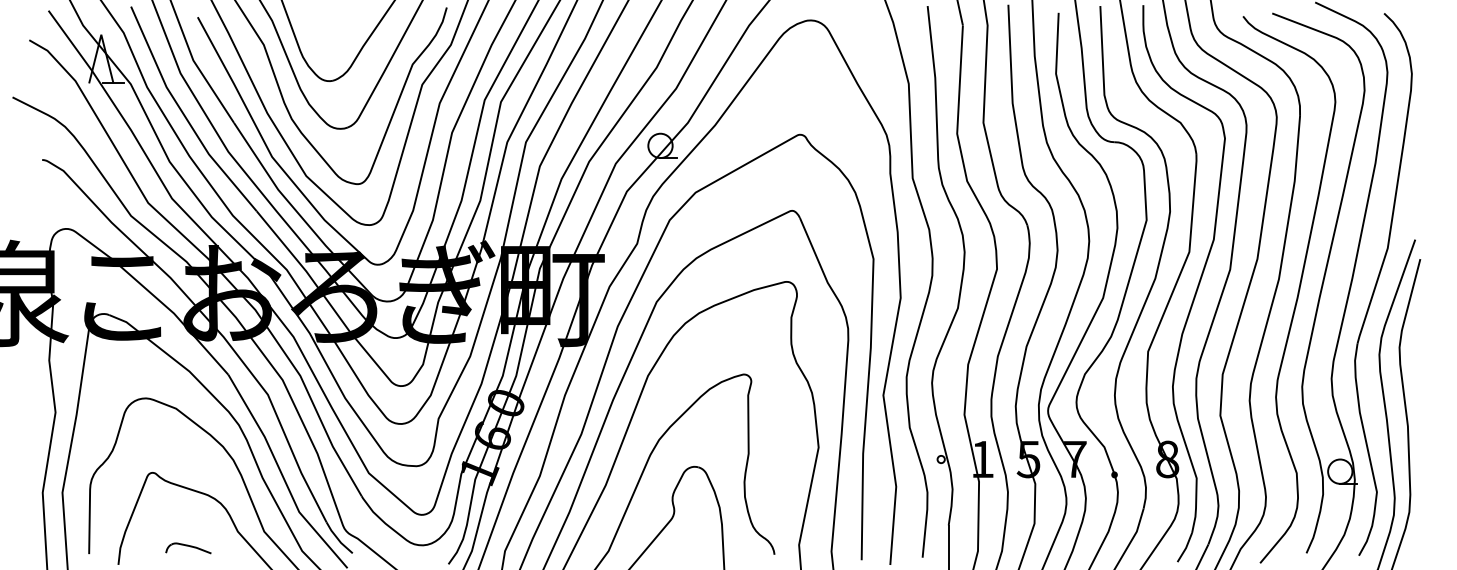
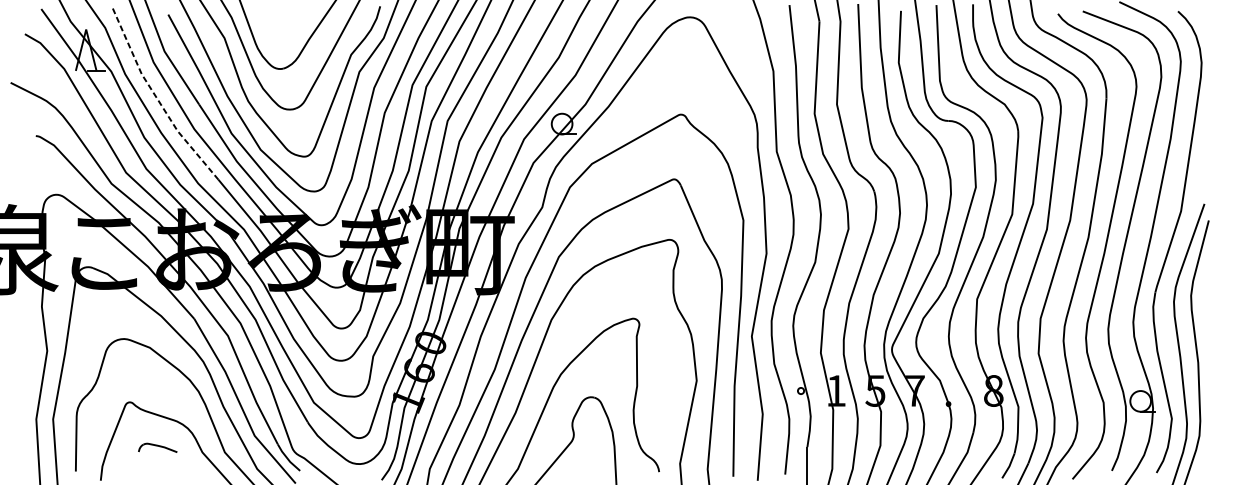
line: (184, 114) -> (157, 97), solid -> dashed
part: (188, 548) -> (157, 448), moved

